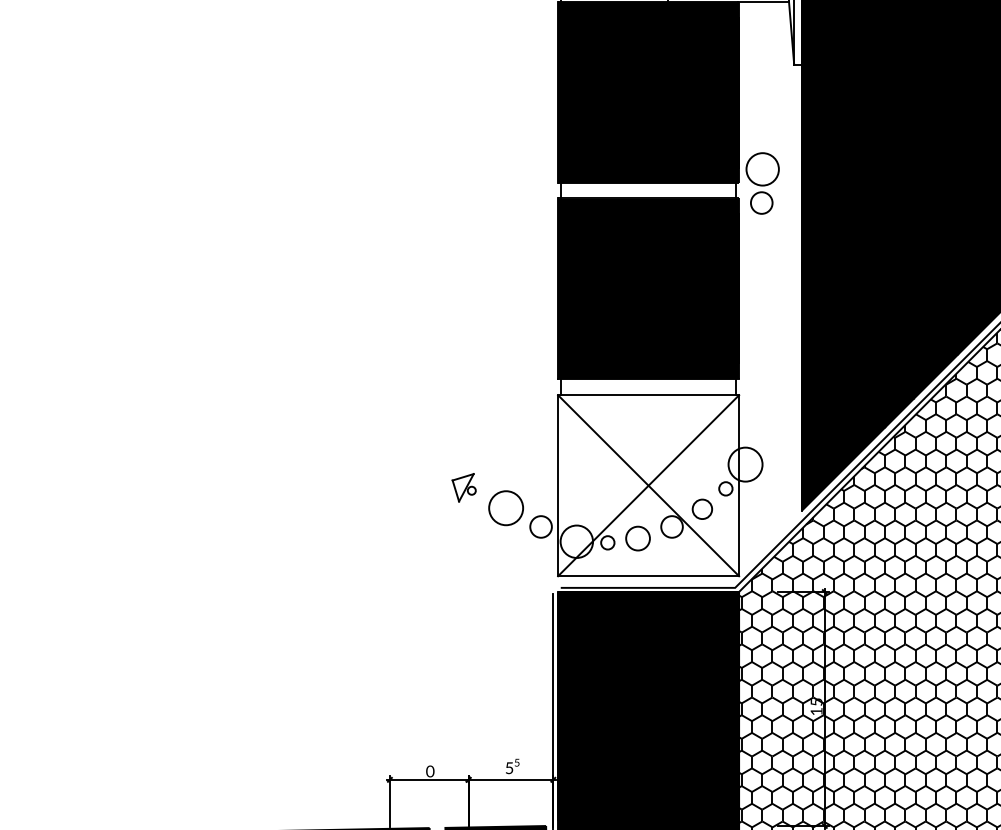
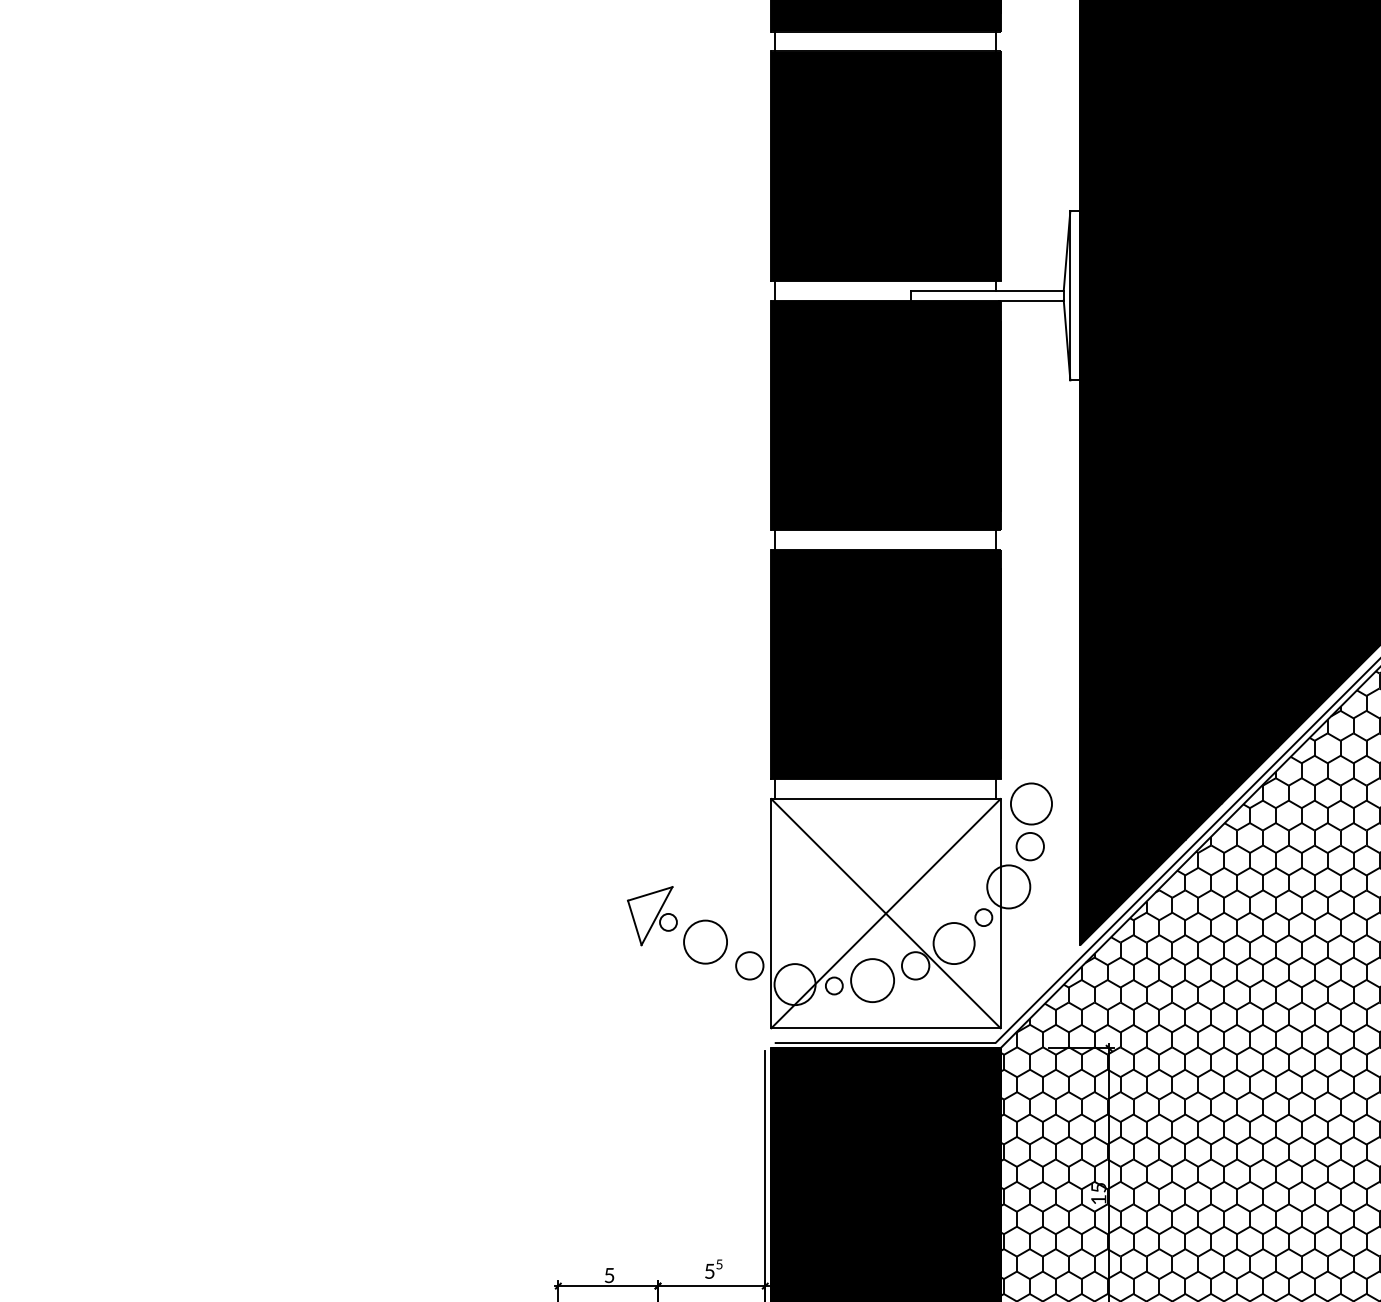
part: (762, 183) -> (1031, 821), moved
part: (464, 487) -> (652, 916), size x1.67
circle: (701, 509) -> (953, 943), size x1.67
circle: (637, 538) -> (872, 980), size x1.43
text: (430, 771) -> (609, 1275), 0 -> 5

